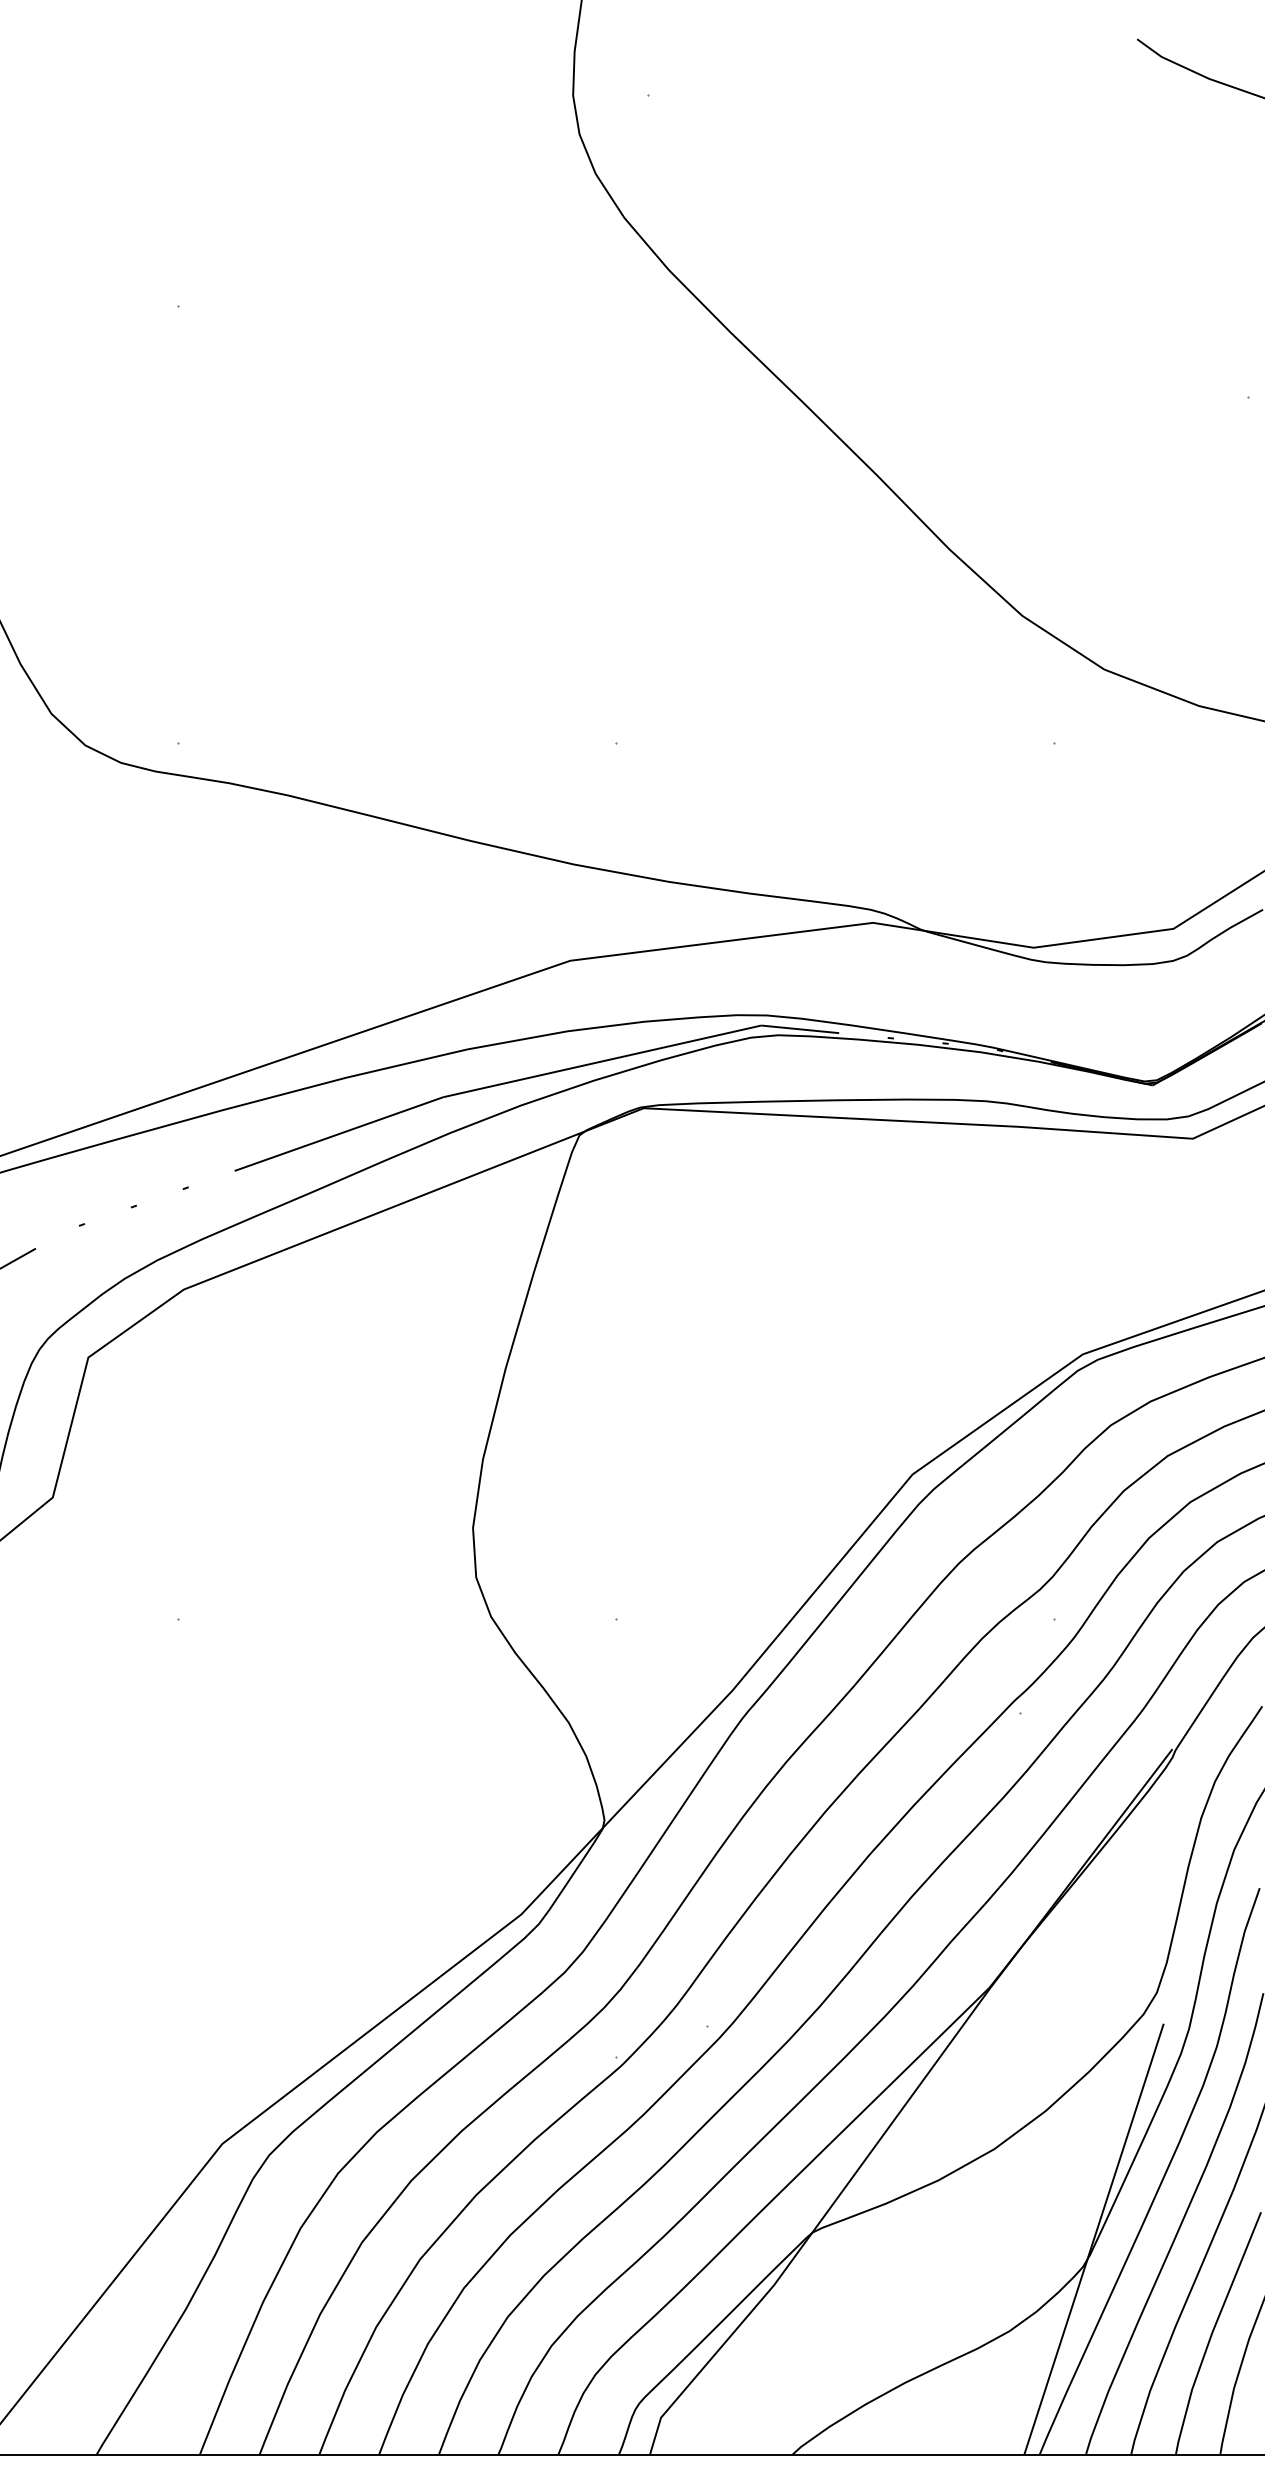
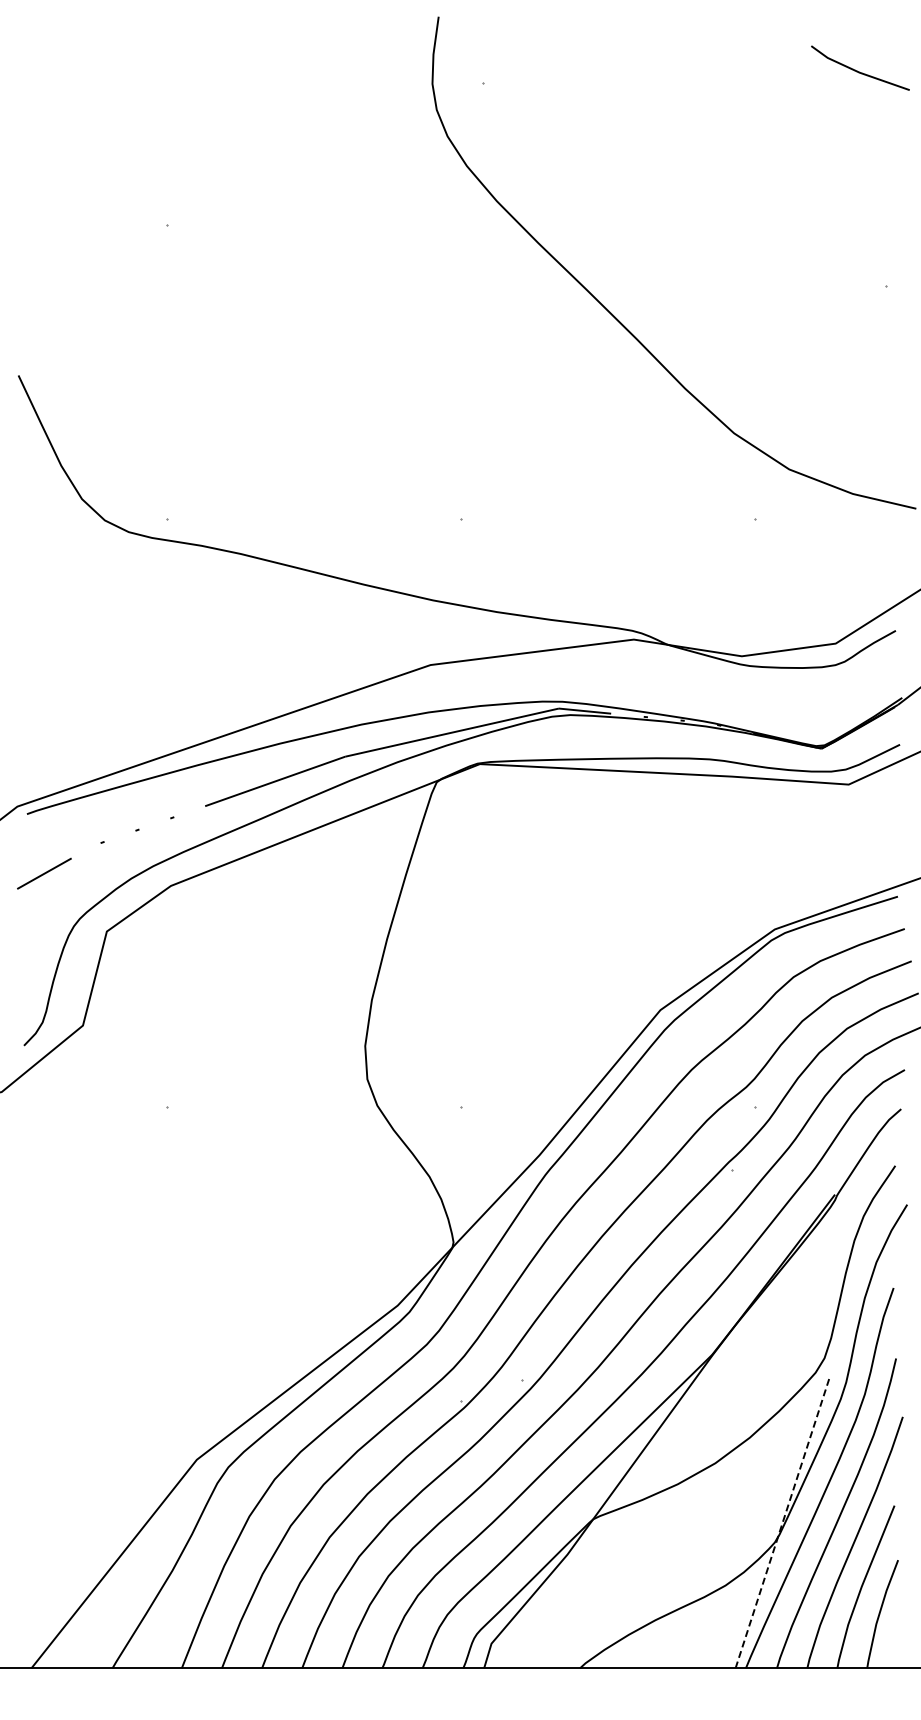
line: (1094, 2240) -> (782, 1524), solid -> dashed

